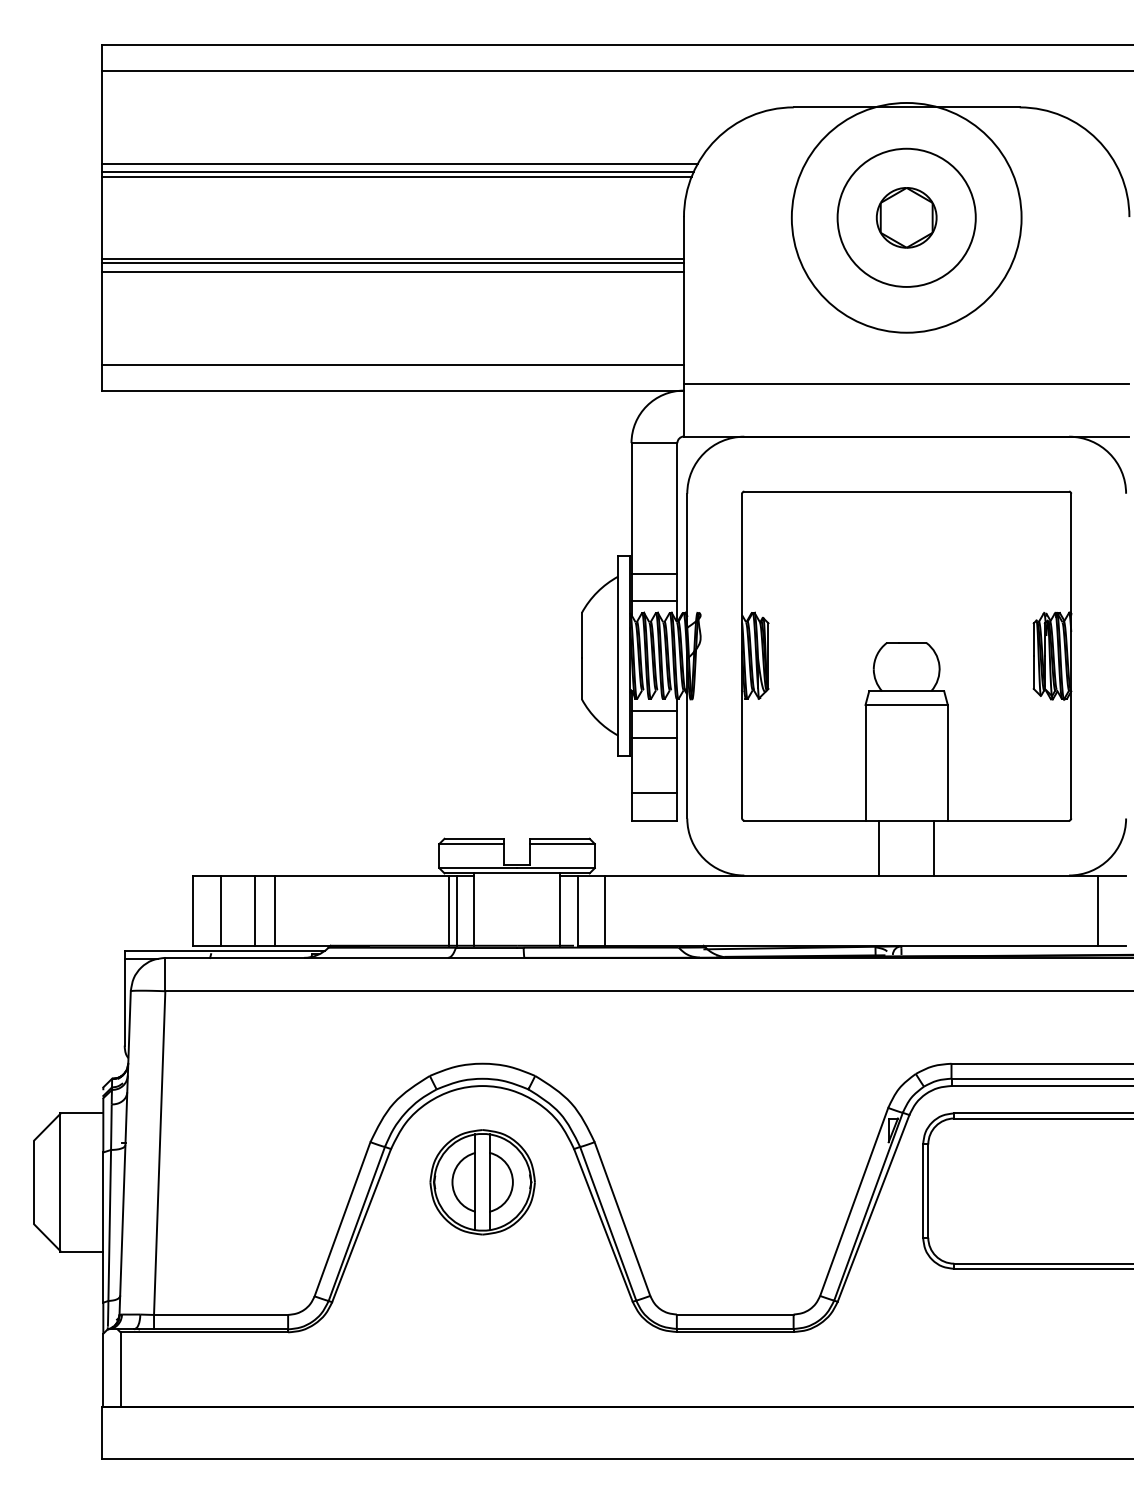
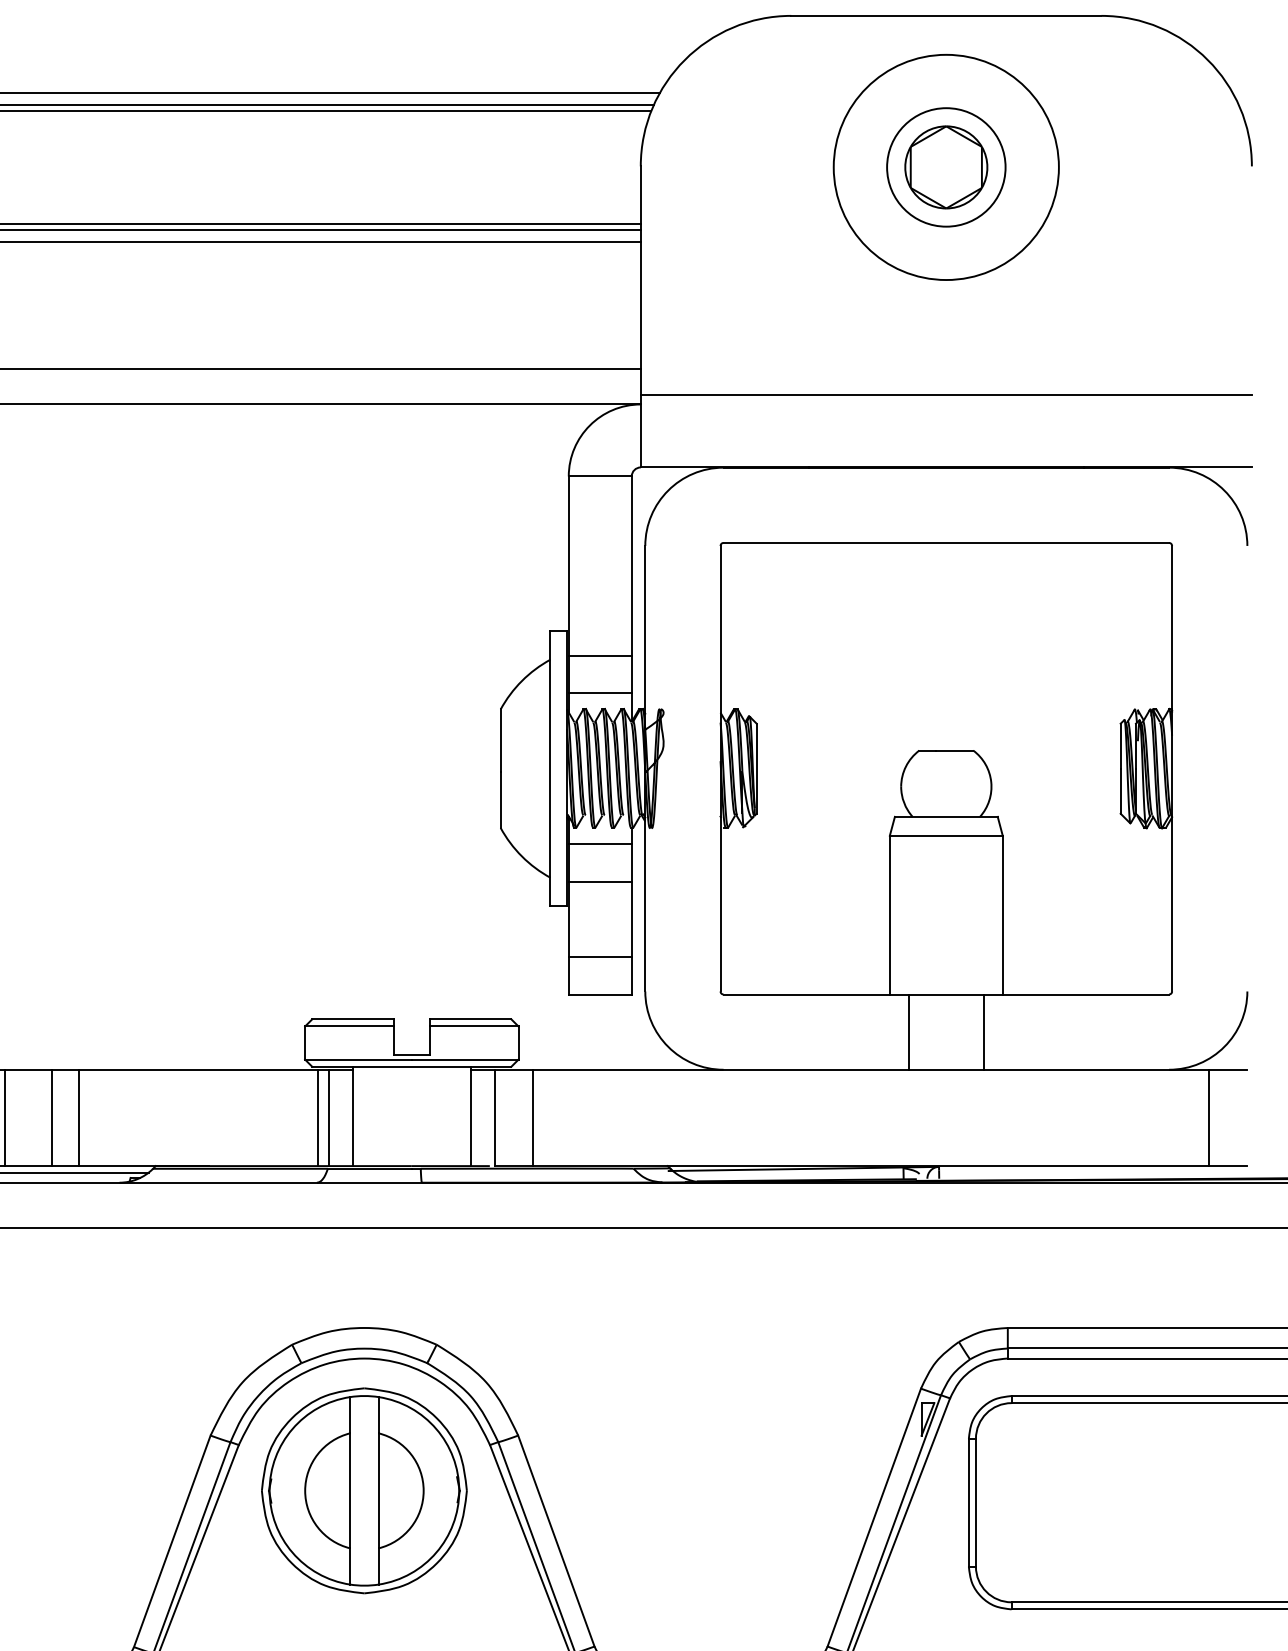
circle: (906, 217) -> (946, 166), size x0.62
circle: (906, 217) -> (946, 166), size x0.71
part: (482, 1181) -> (364, 1489), size x1.43

